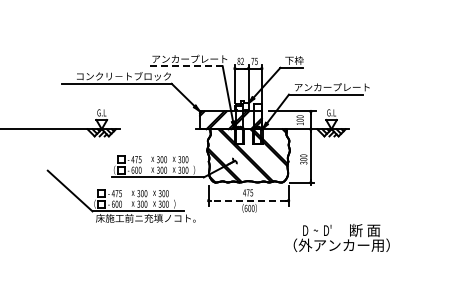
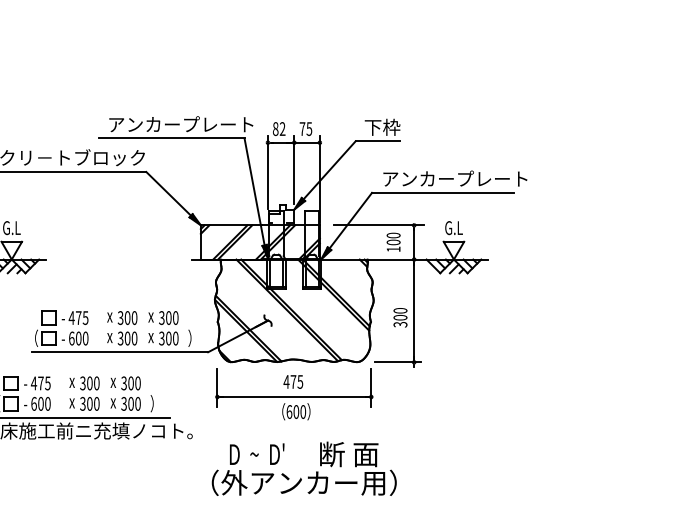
line: (184, 66) -> (170, 138), dashed -> solid
line: (248, 200) -> (294, 396), dashed -> solid
text: (341, 237) -> (303, 467), moved

